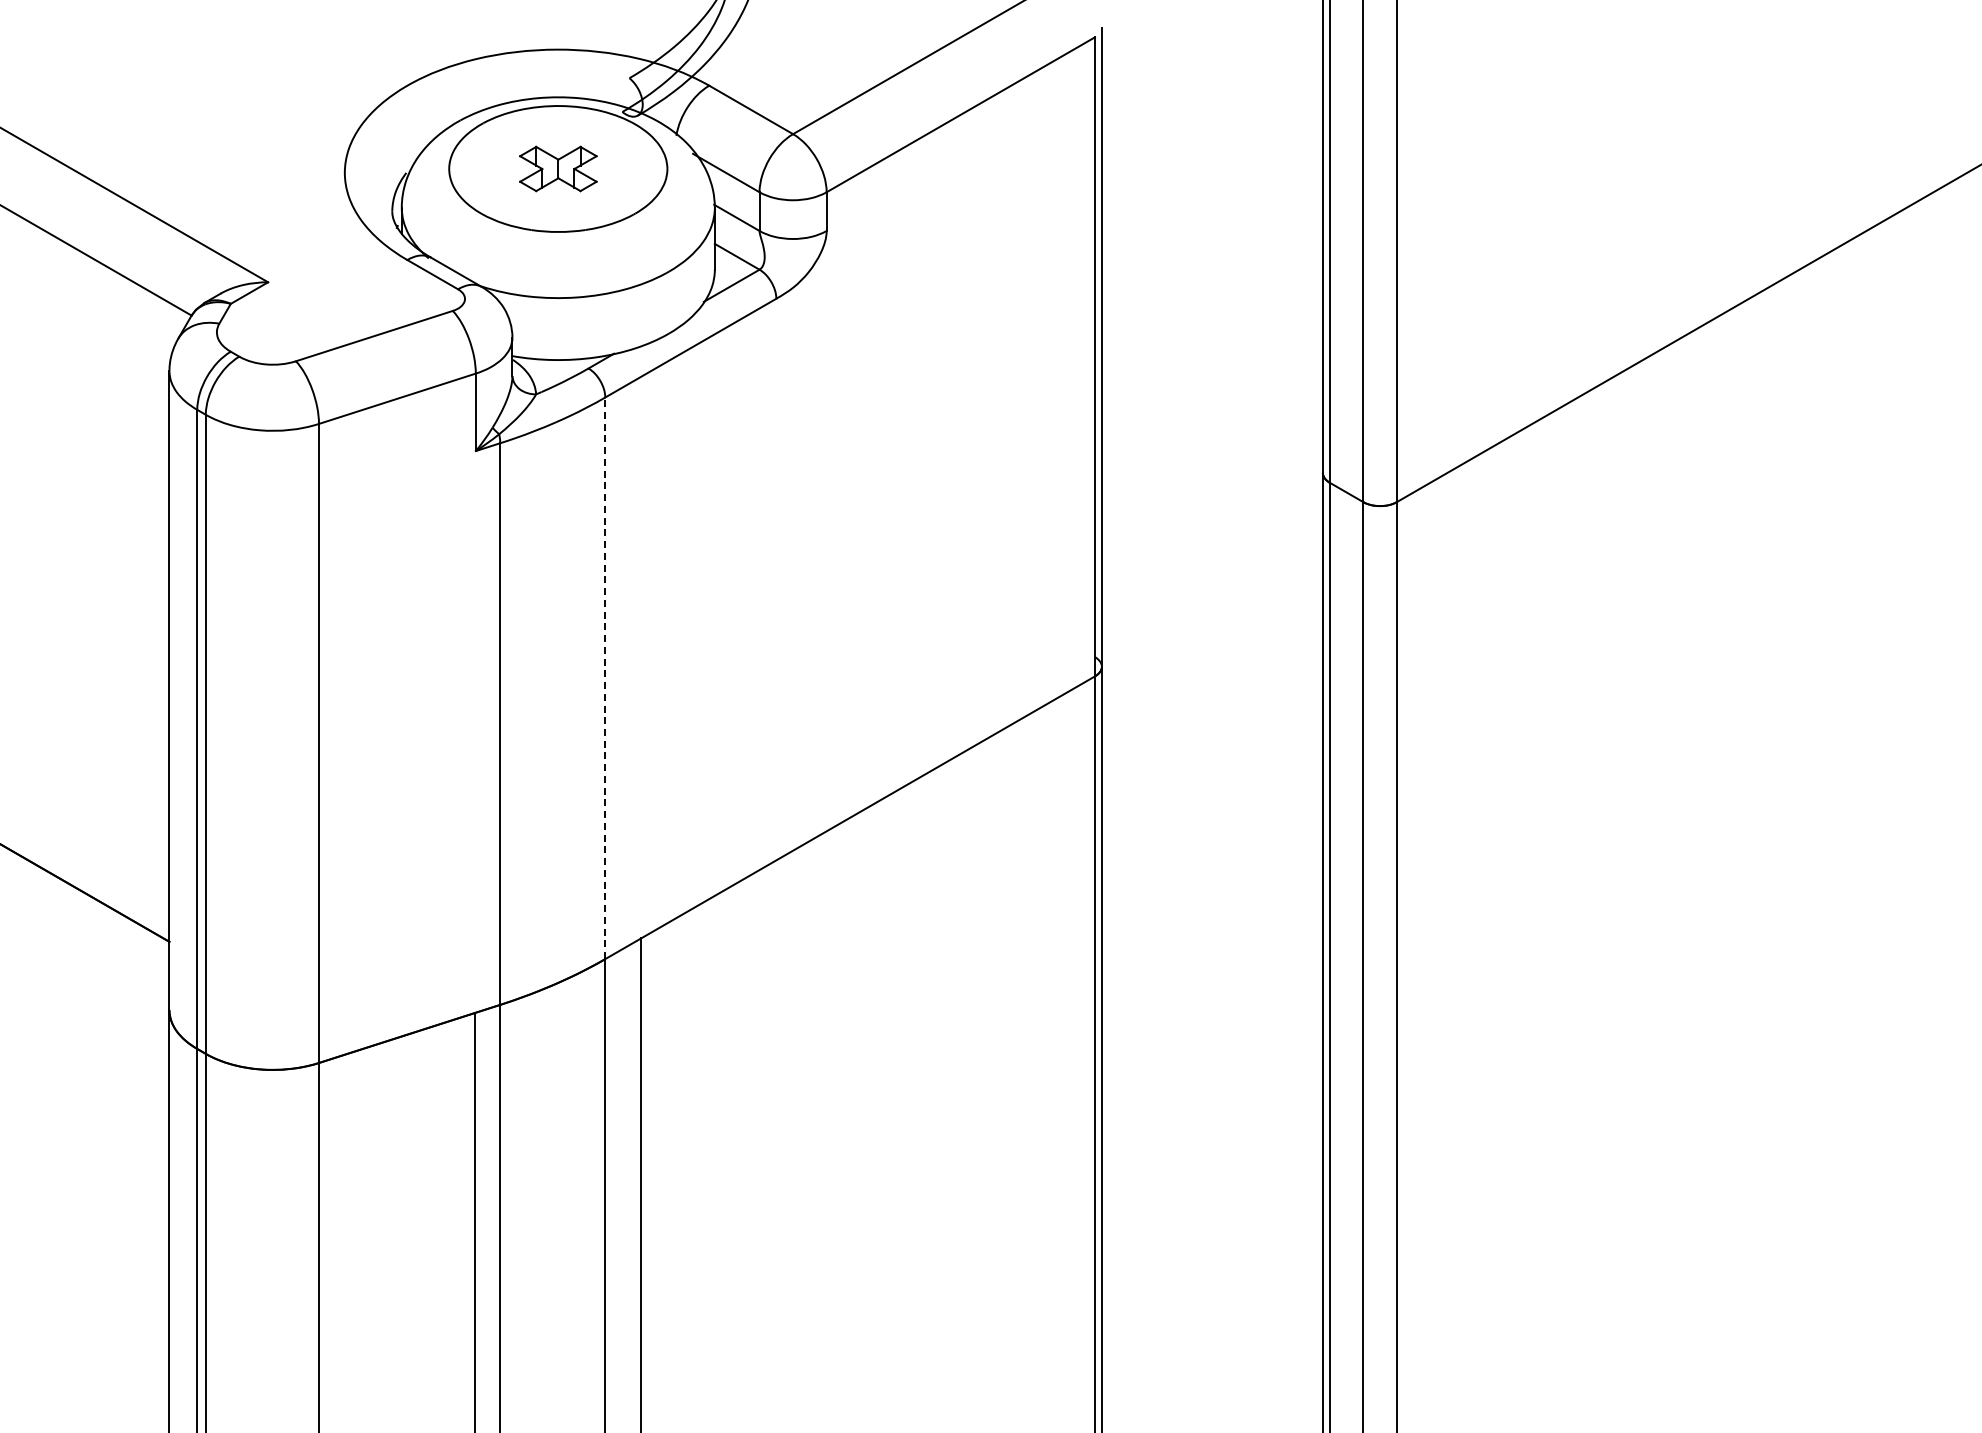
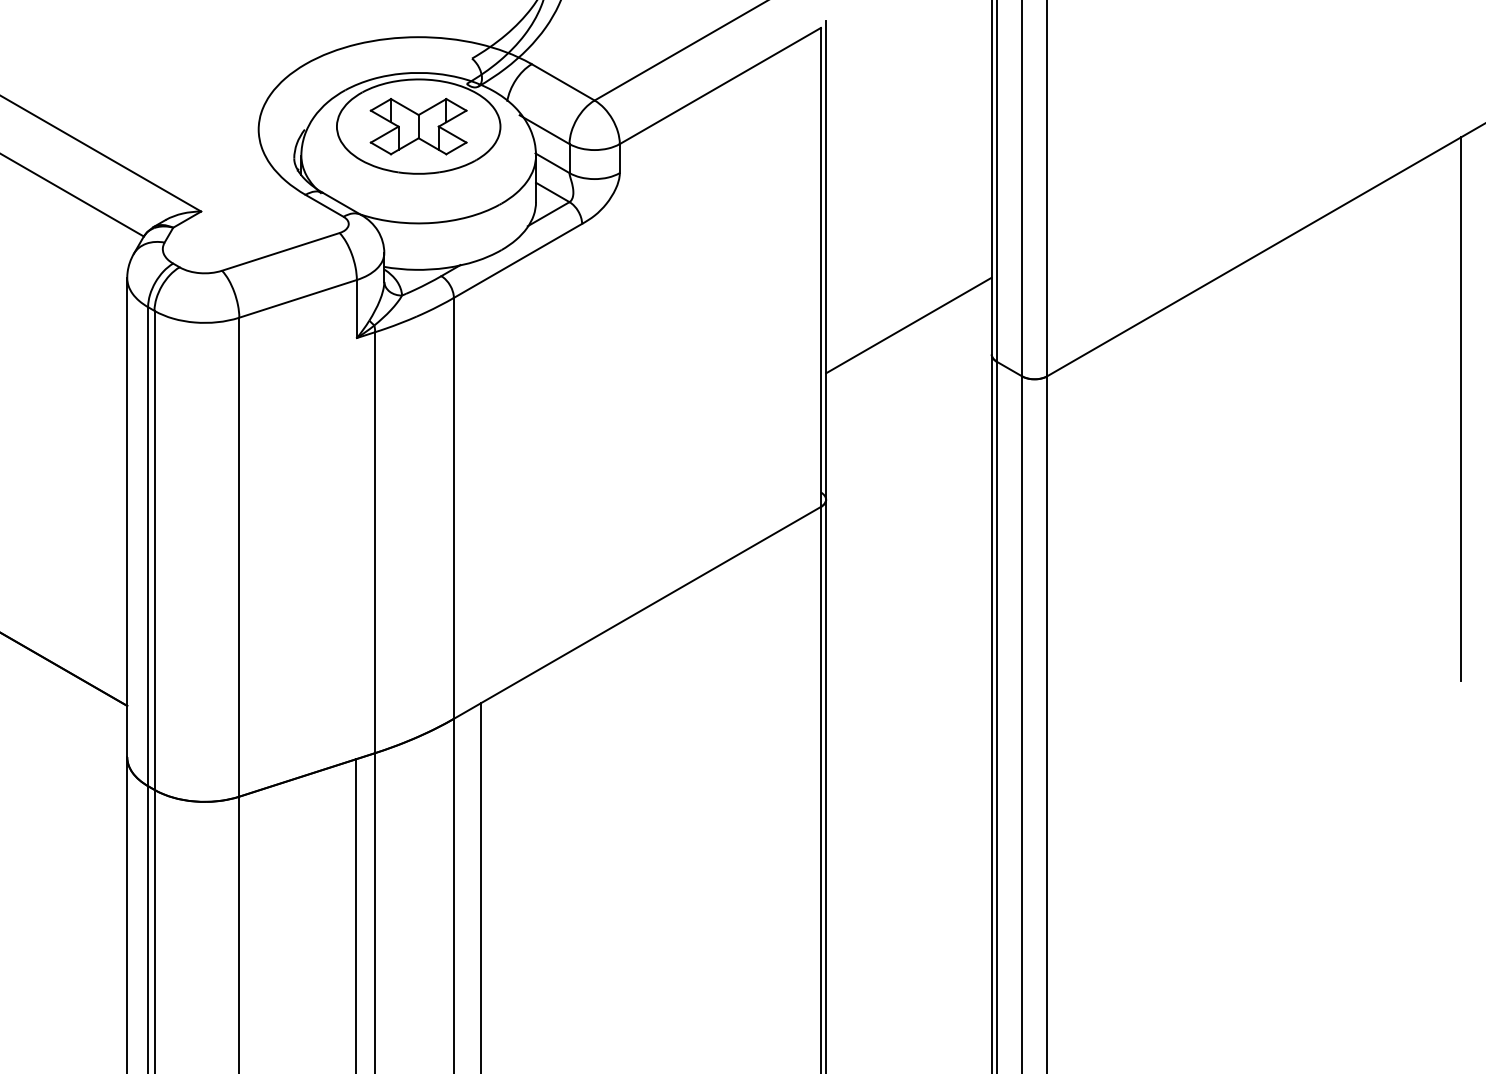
part: (558, 168) -> (418, 126), size x1.67
line: (1211, 434) -> (908, 325), added
line: (1949, 545) -> (1461, 408), added
line: (605, 678) -> (454, 508), dashed -> solid

